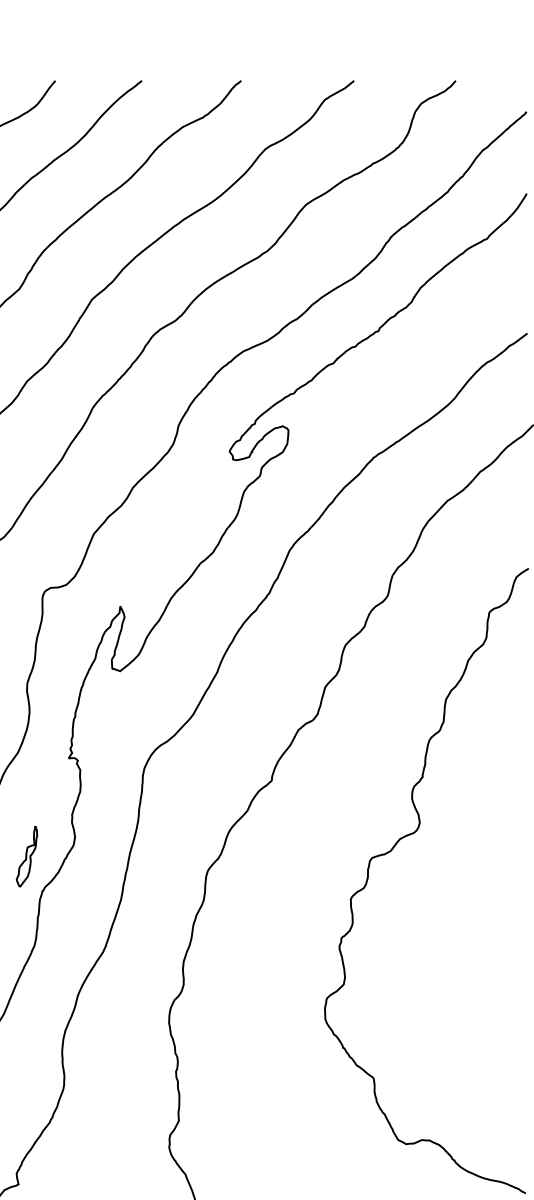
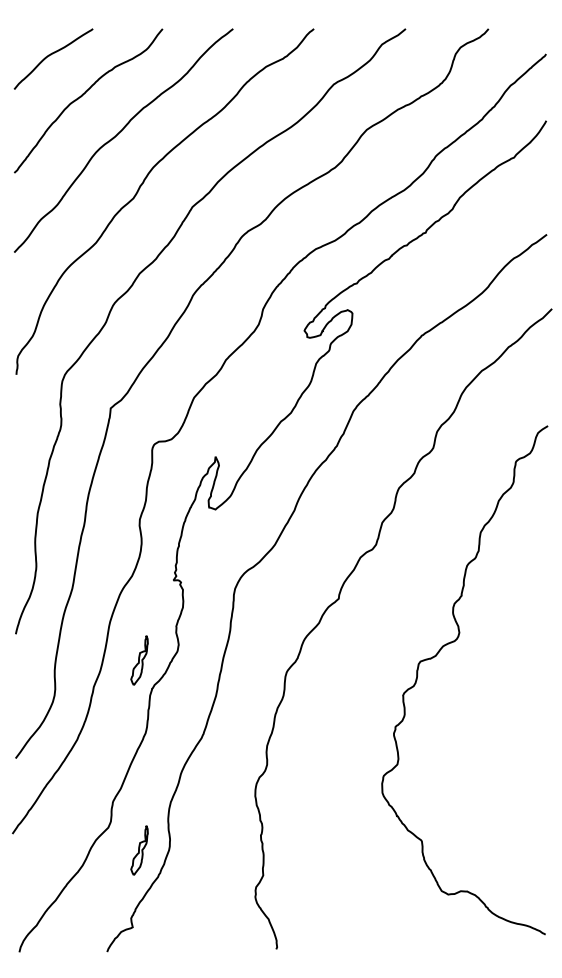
part: (26, 1090) -> (139, 850), added

